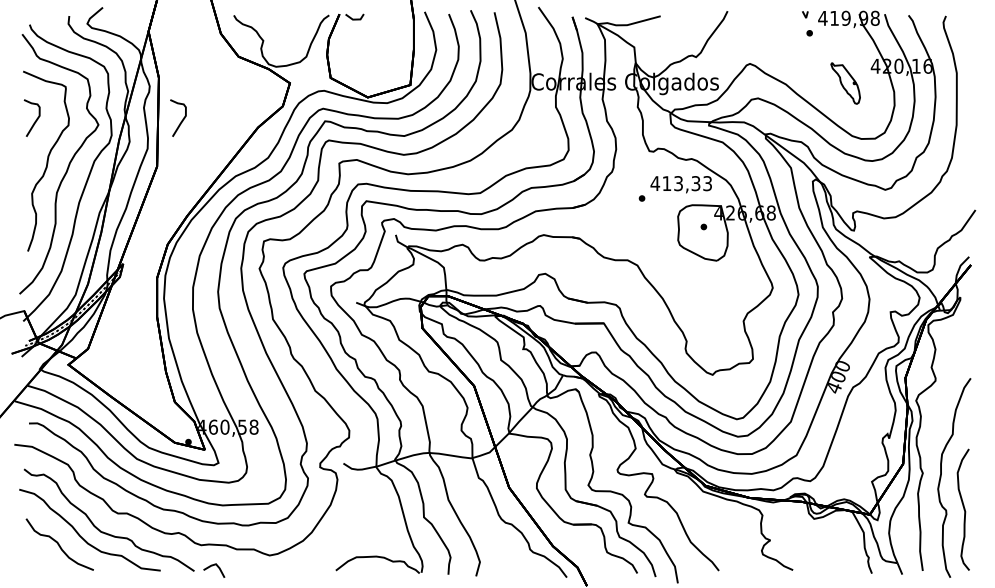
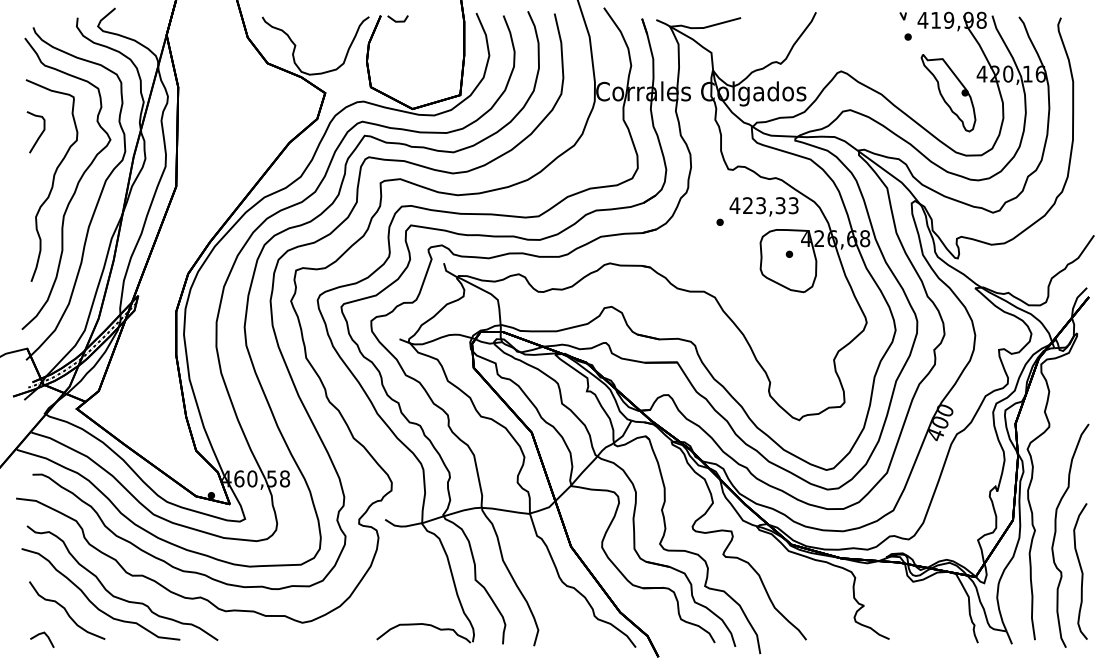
part: (845, 83) -> (948, 93), size x1.67
curve: (181, 121) -> (203, 135), removed
text: (666, 183) -> (747, 205), 413,33 -> 423,33
line: (214, 565) -> (42, 634), moved

